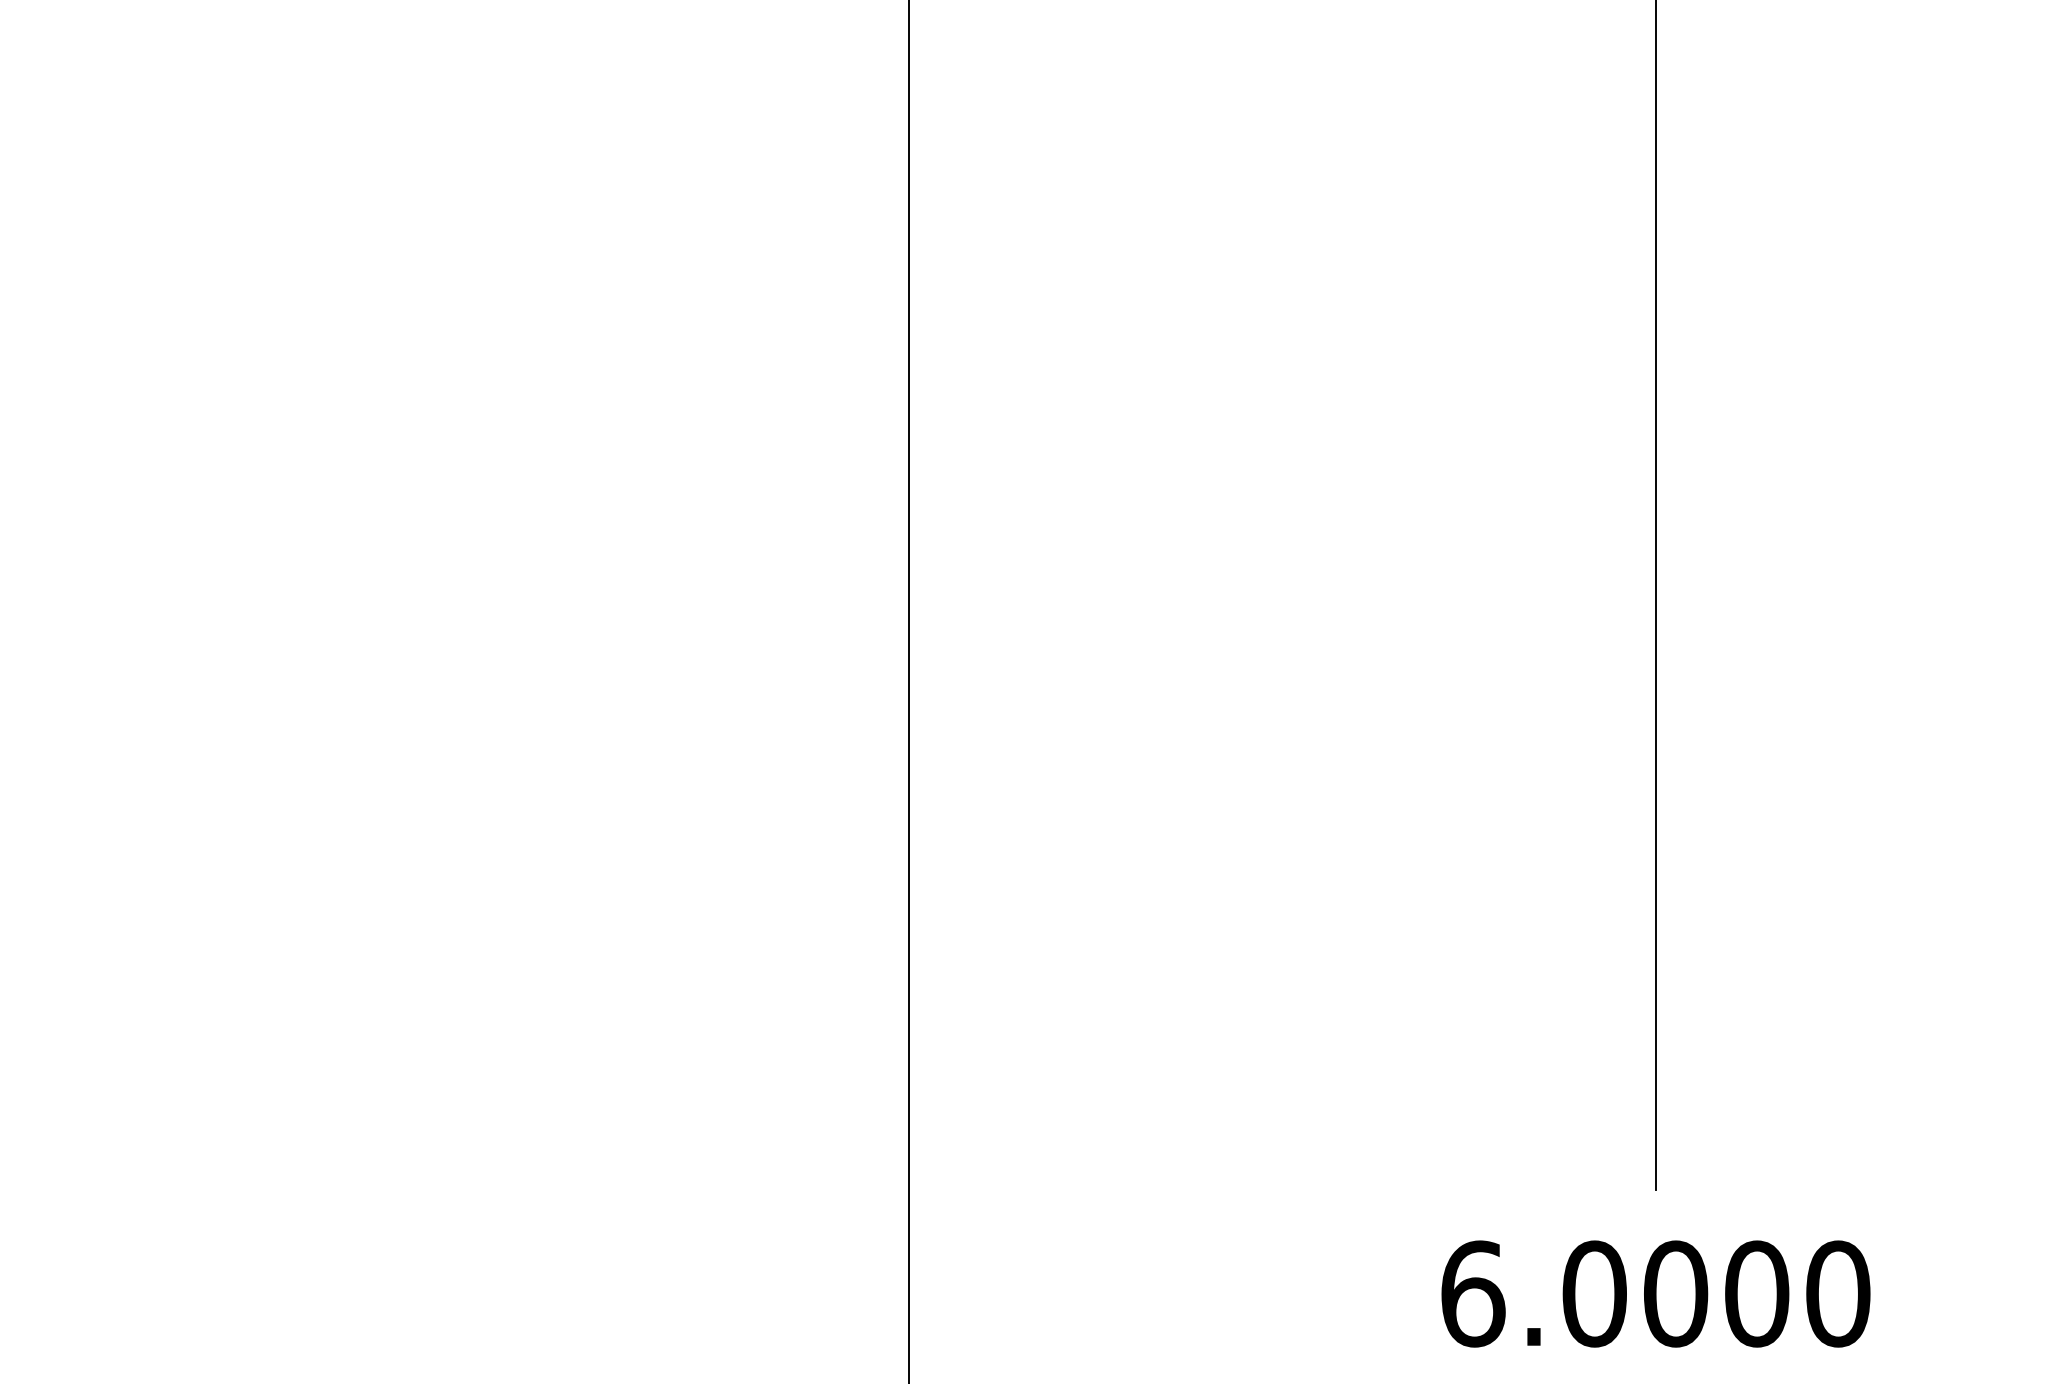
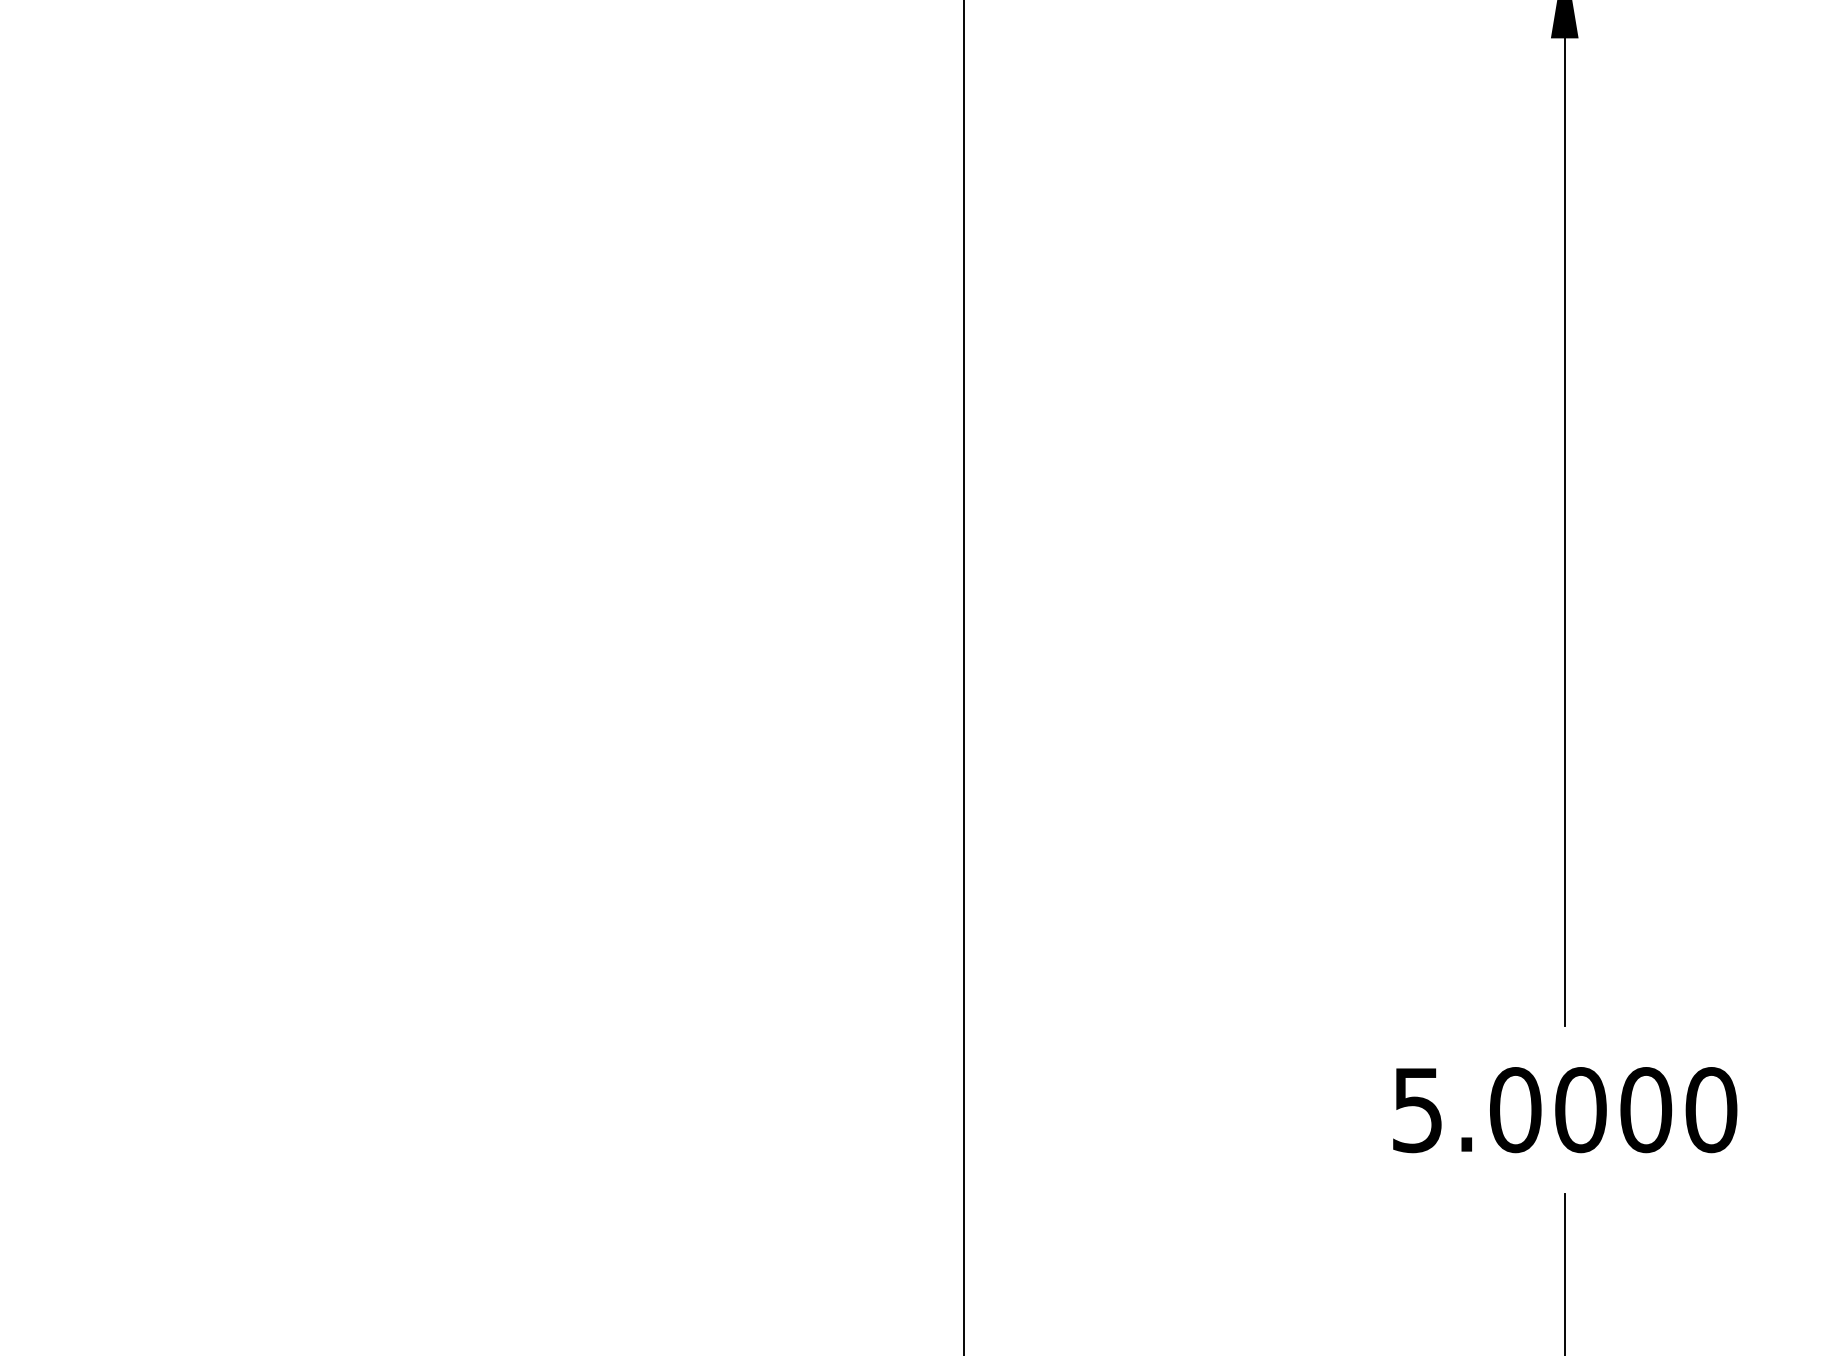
text: (1473, 1294) -> (1418, 1110), 6.0000 -> 5.0000

